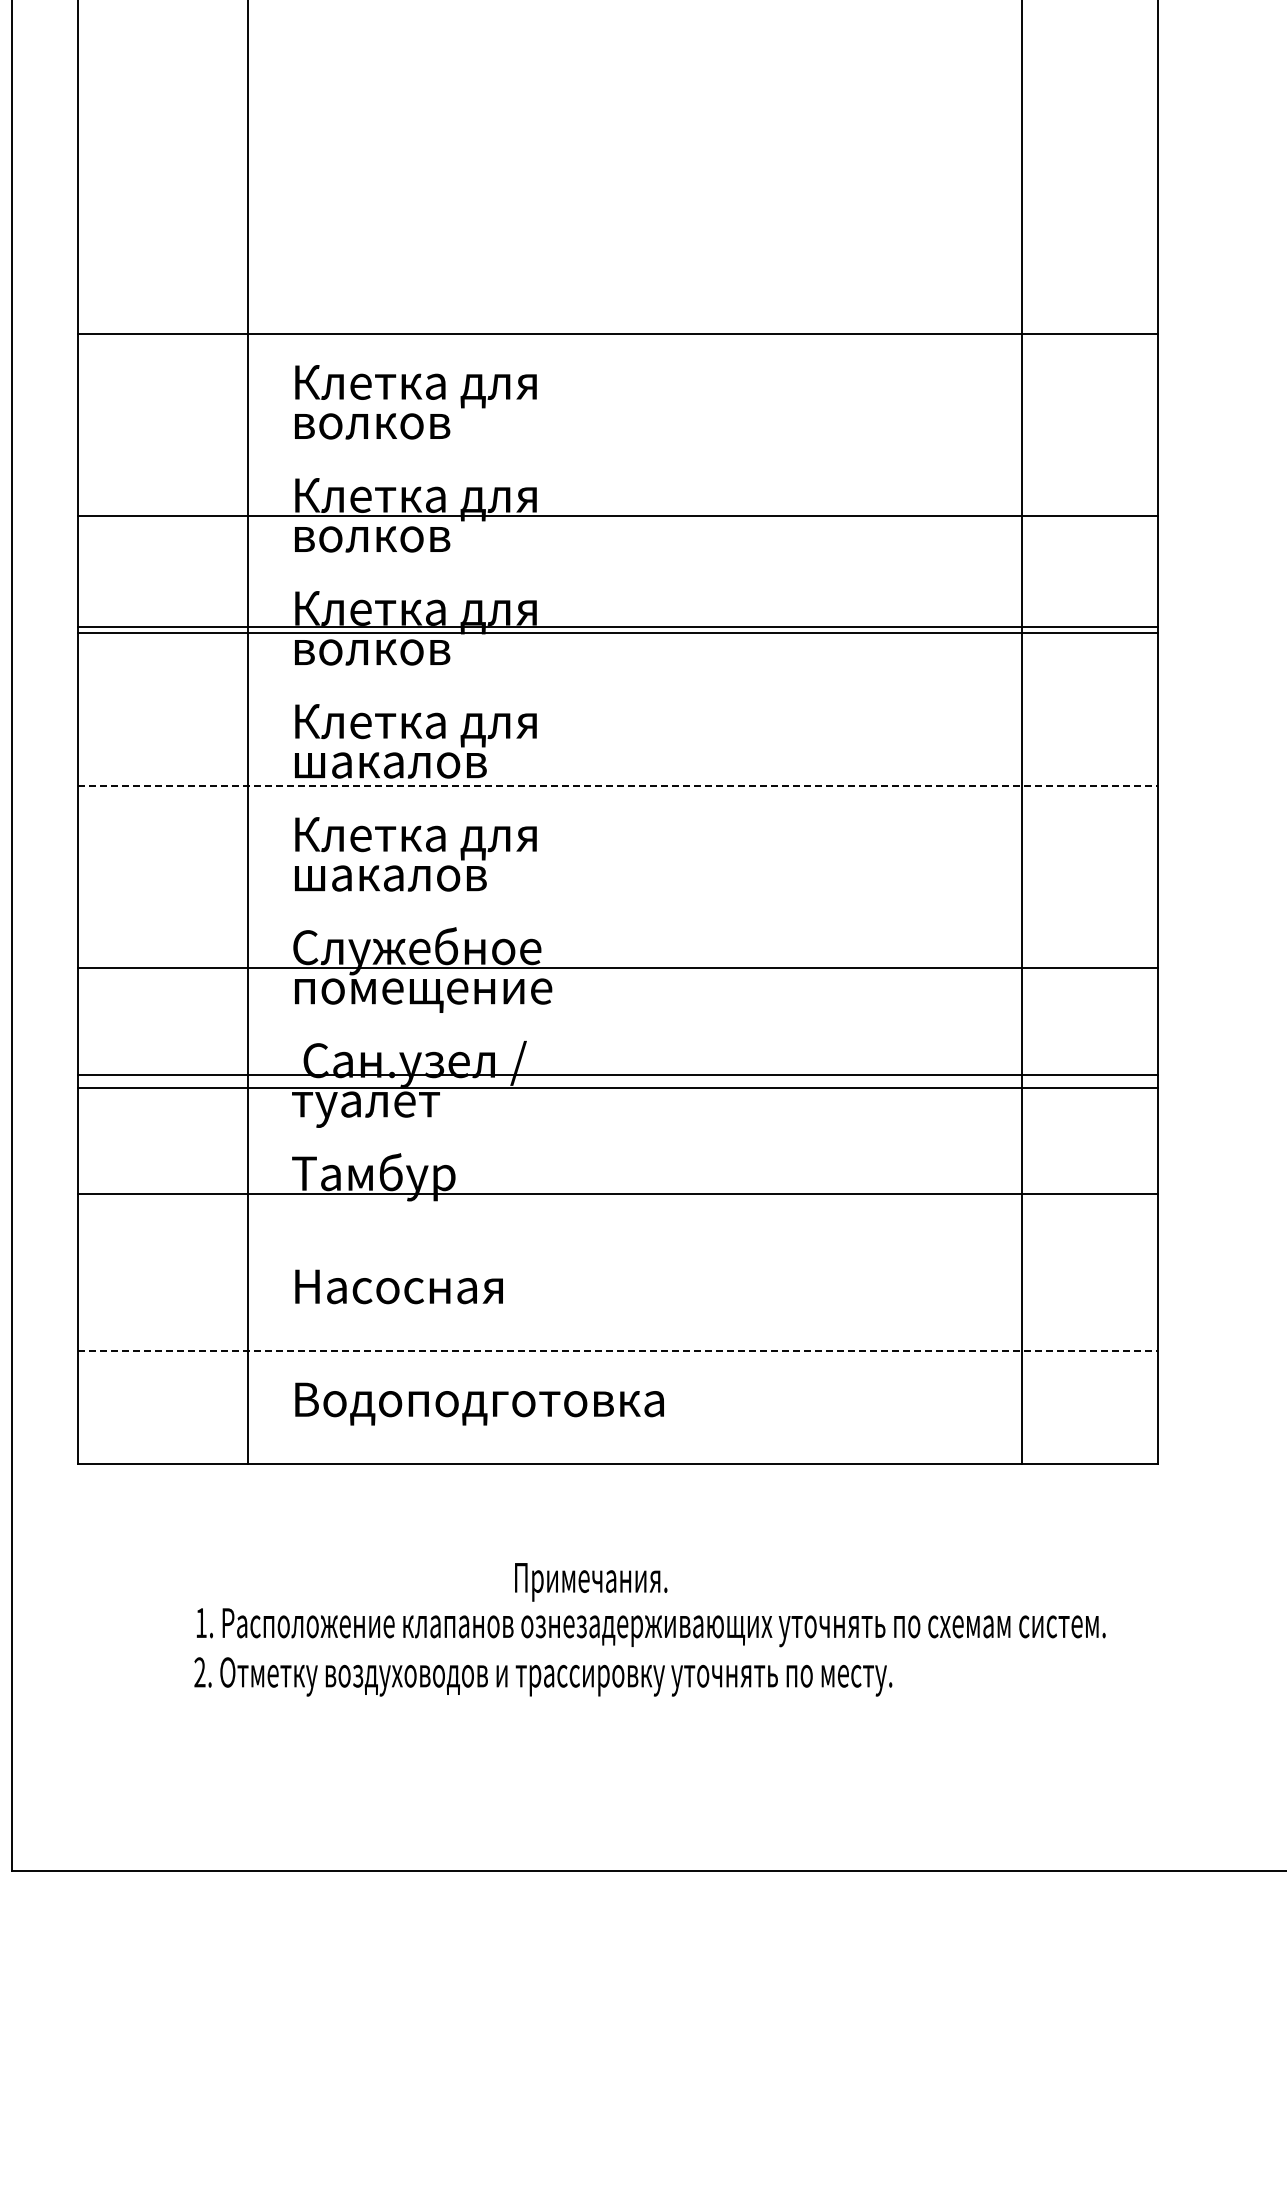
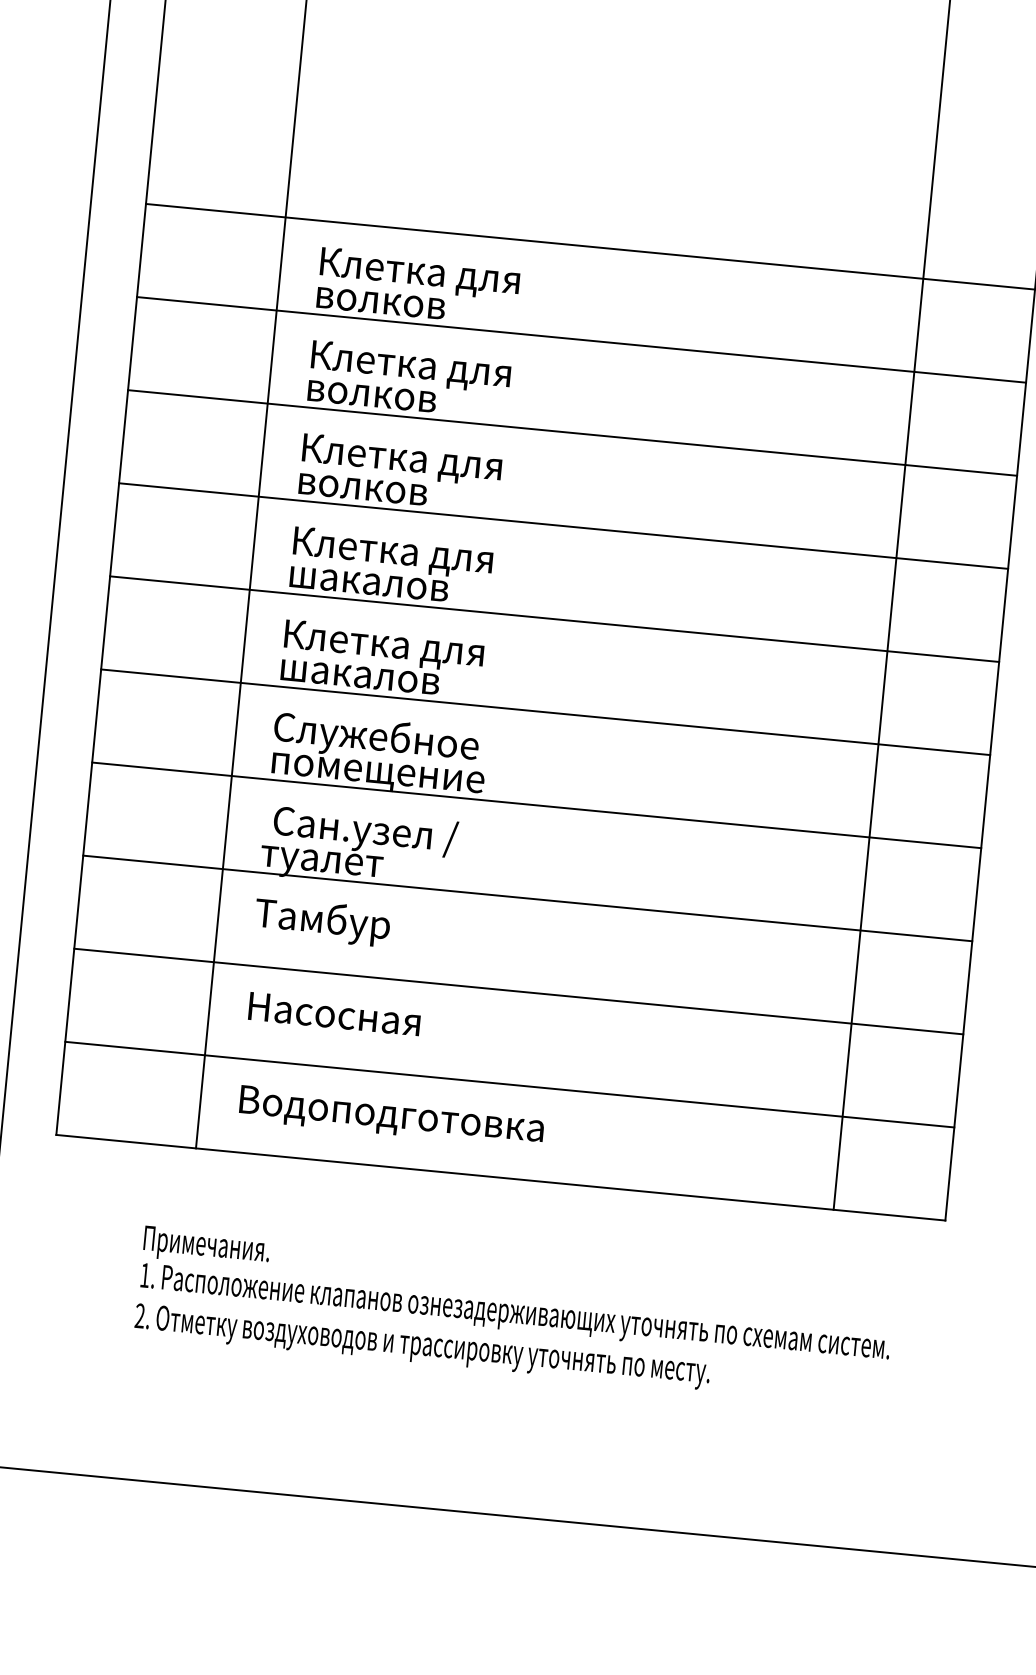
line: (617, 516) -> (581, 340), moved
line: (617, 627) -> (572, 433), moved
line: (617, 633) -> (563, 526), moved
line: (617, 786) -> (554, 619), dashed -> solid
line: (617, 968) -> (545, 712), moved
line: (617, 1075) -> (527, 898), moved
line: (617, 1088) -> (536, 805), moved
line: (617, 1194) -> (518, 991), moved
line: (617, 1351) -> (509, 1084), dashed -> solid
text: (591, 1582) -> (206, 1247), moved

